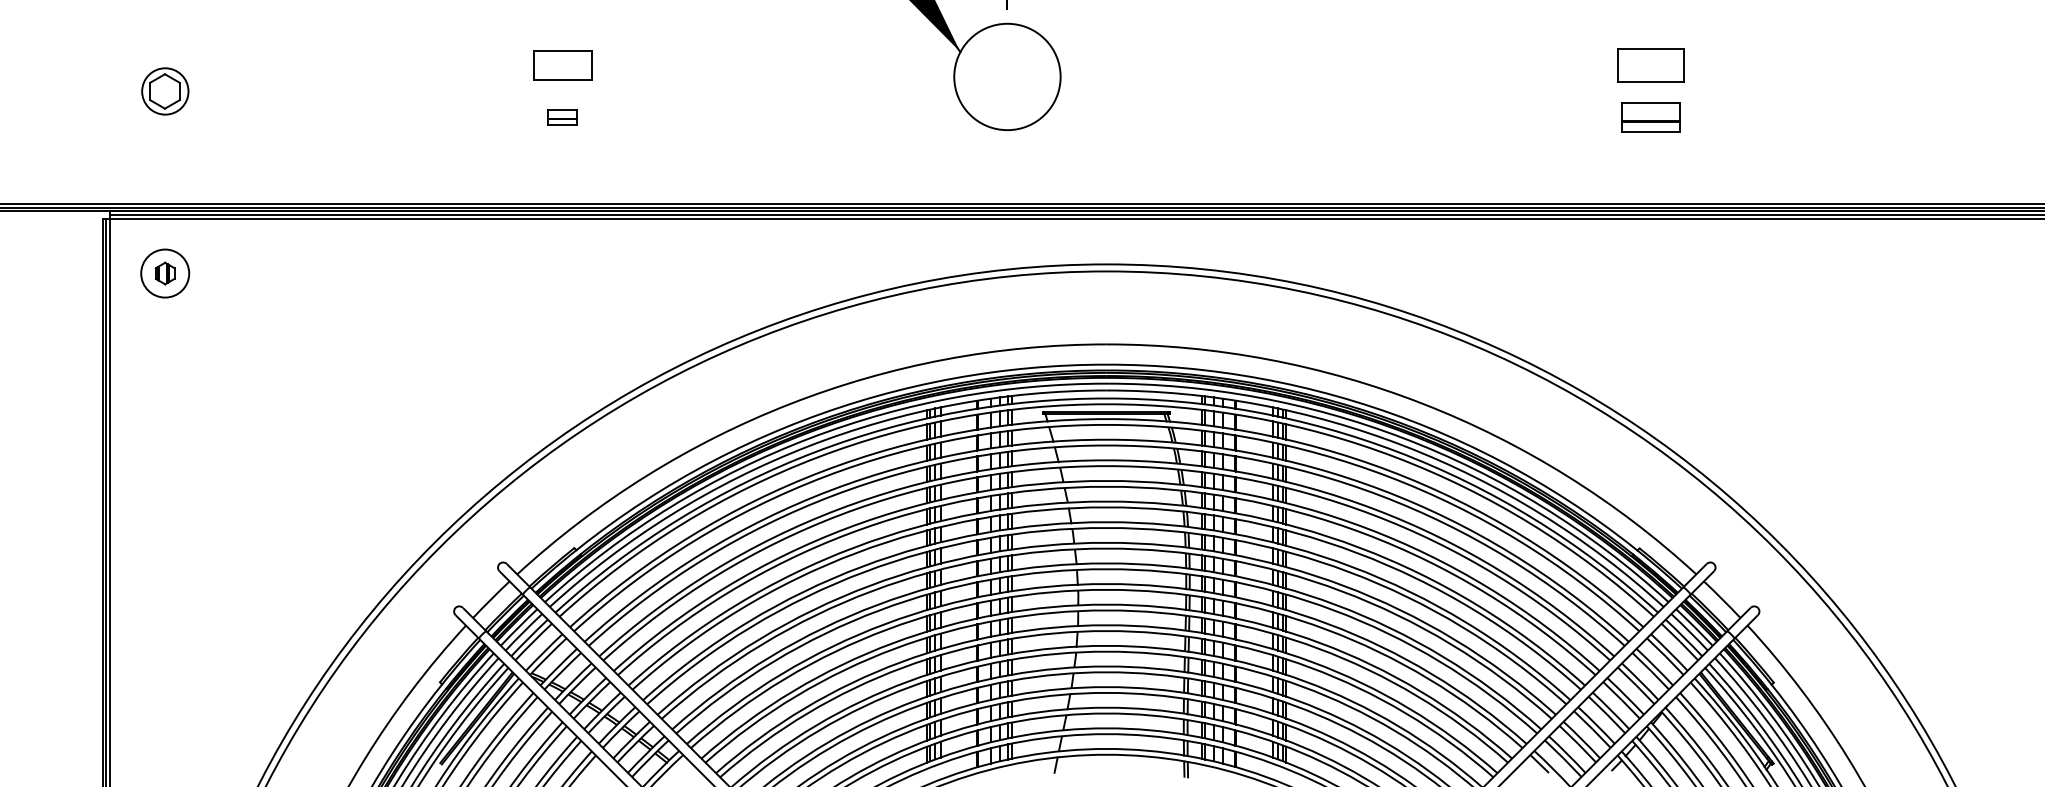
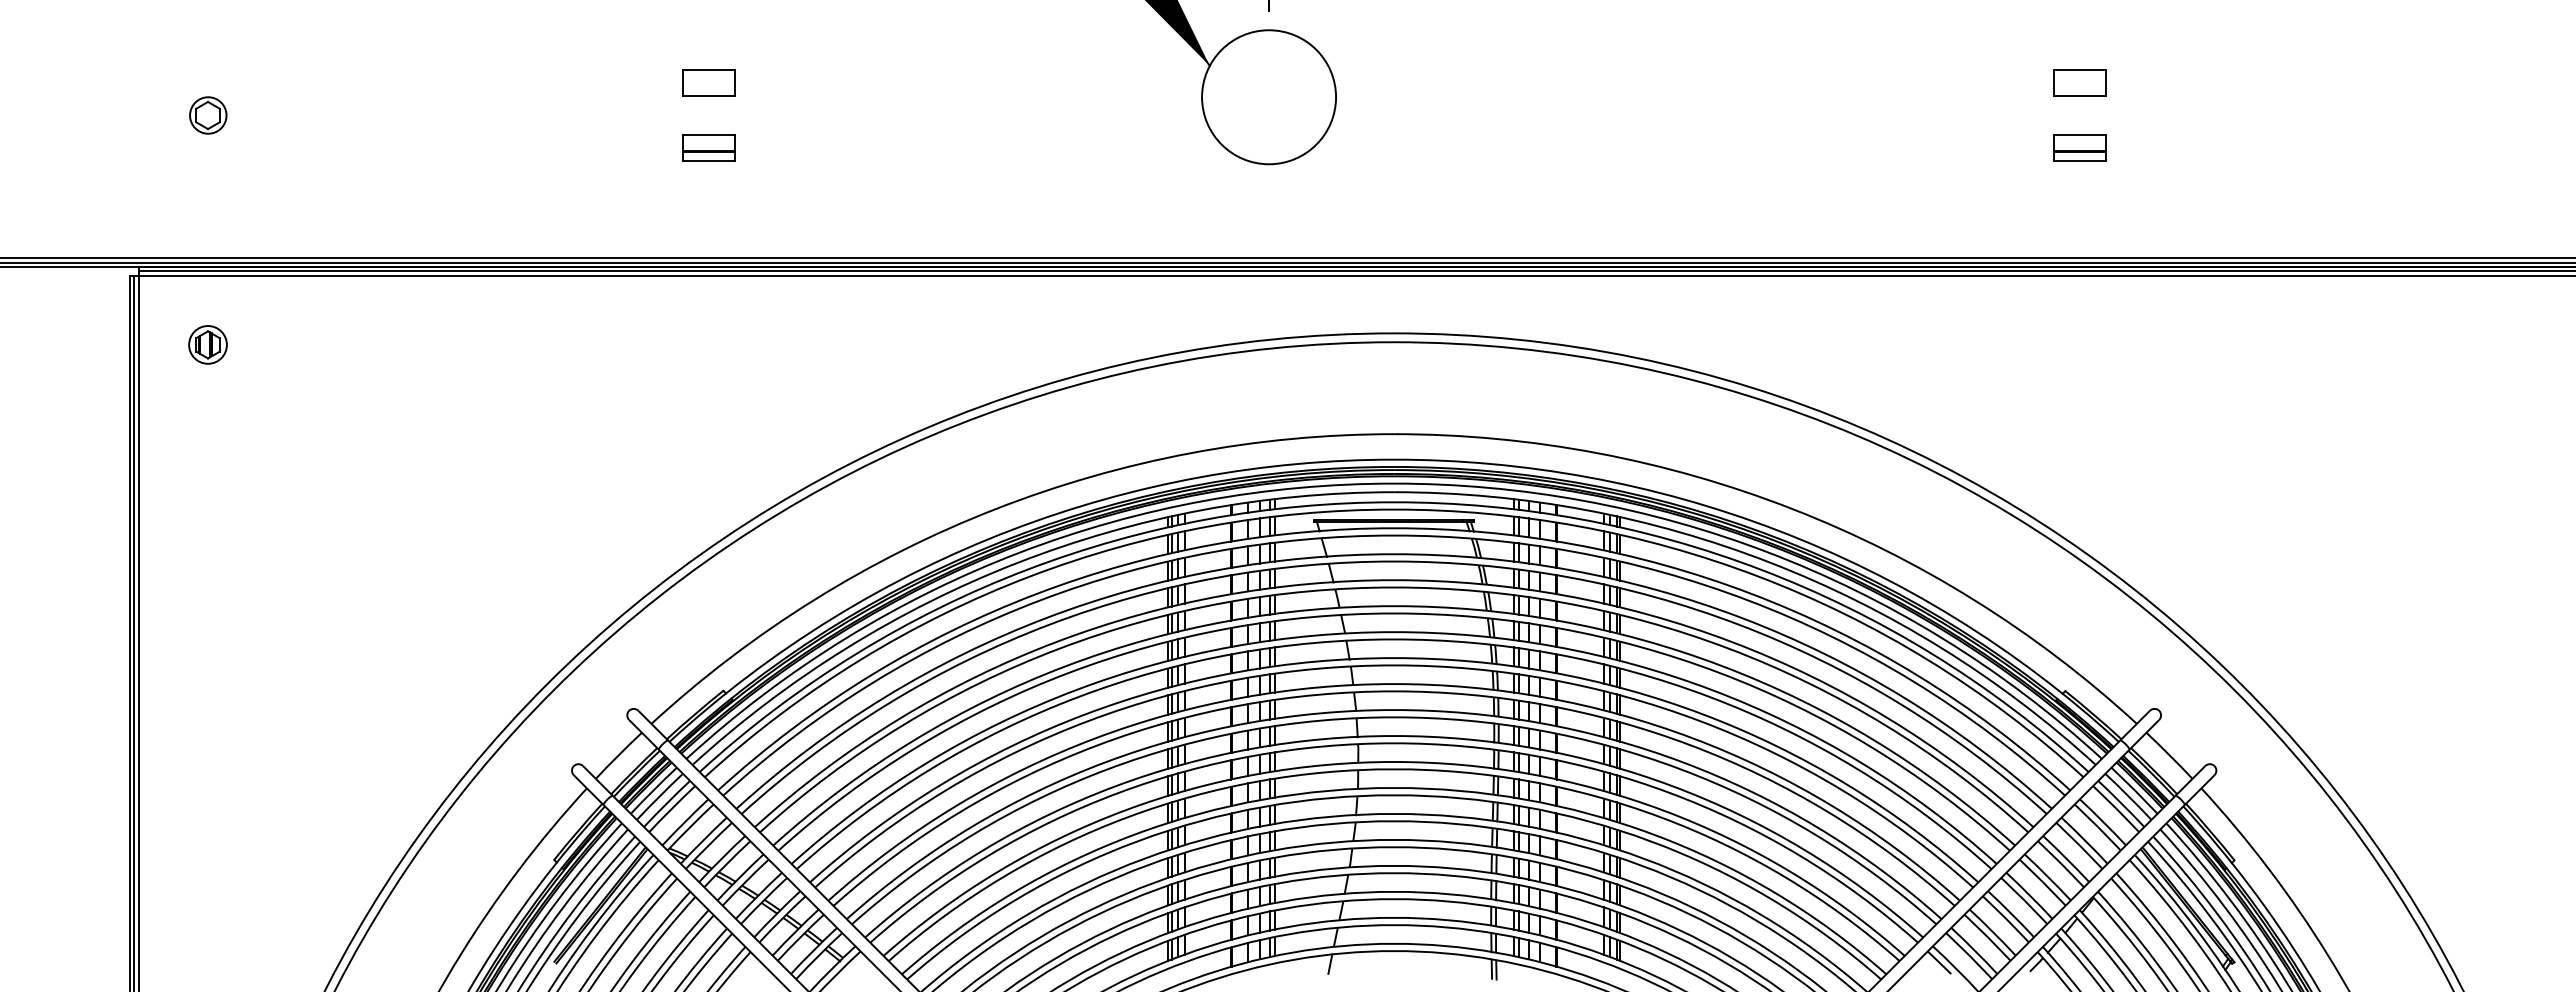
part: (562, 65) -> (708, 82), size x0.71
part: (1650, 65) -> (2079, 82), size x0.62
part: (165, 91) -> (208, 115), size x0.62
part: (562, 116) -> (708, 147), size x1.43
part: (1650, 116) -> (2079, 147), size x0.71
circle: (164, 273) -> (207, 344), size x0.62

